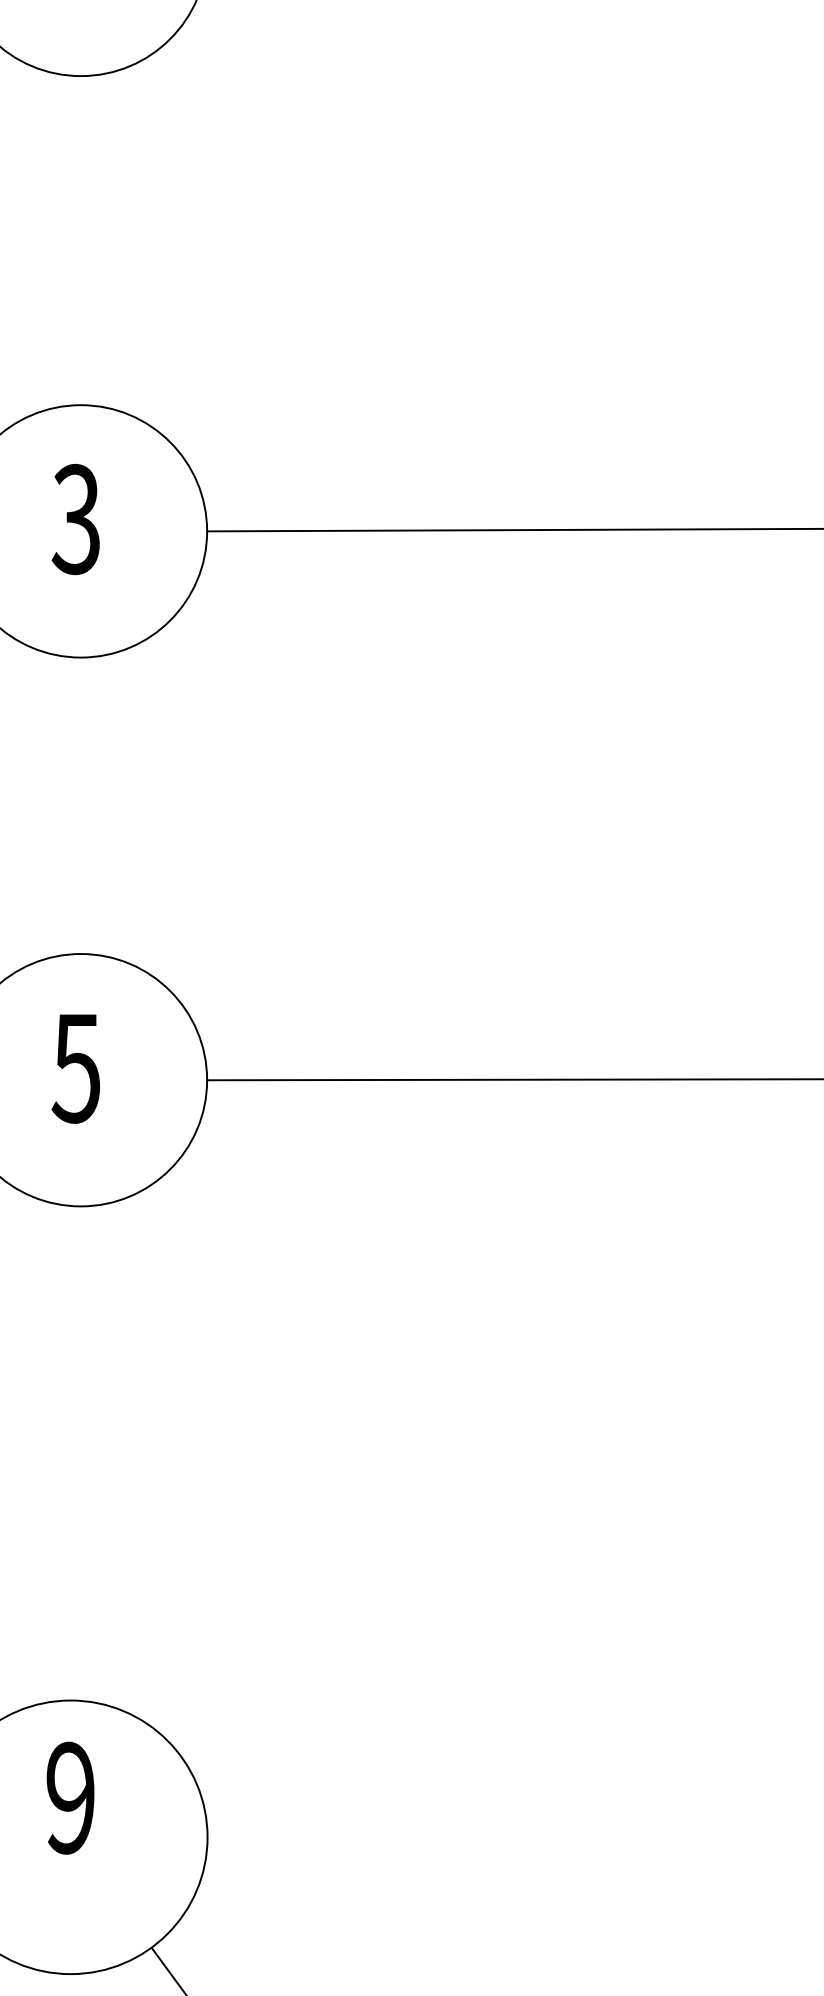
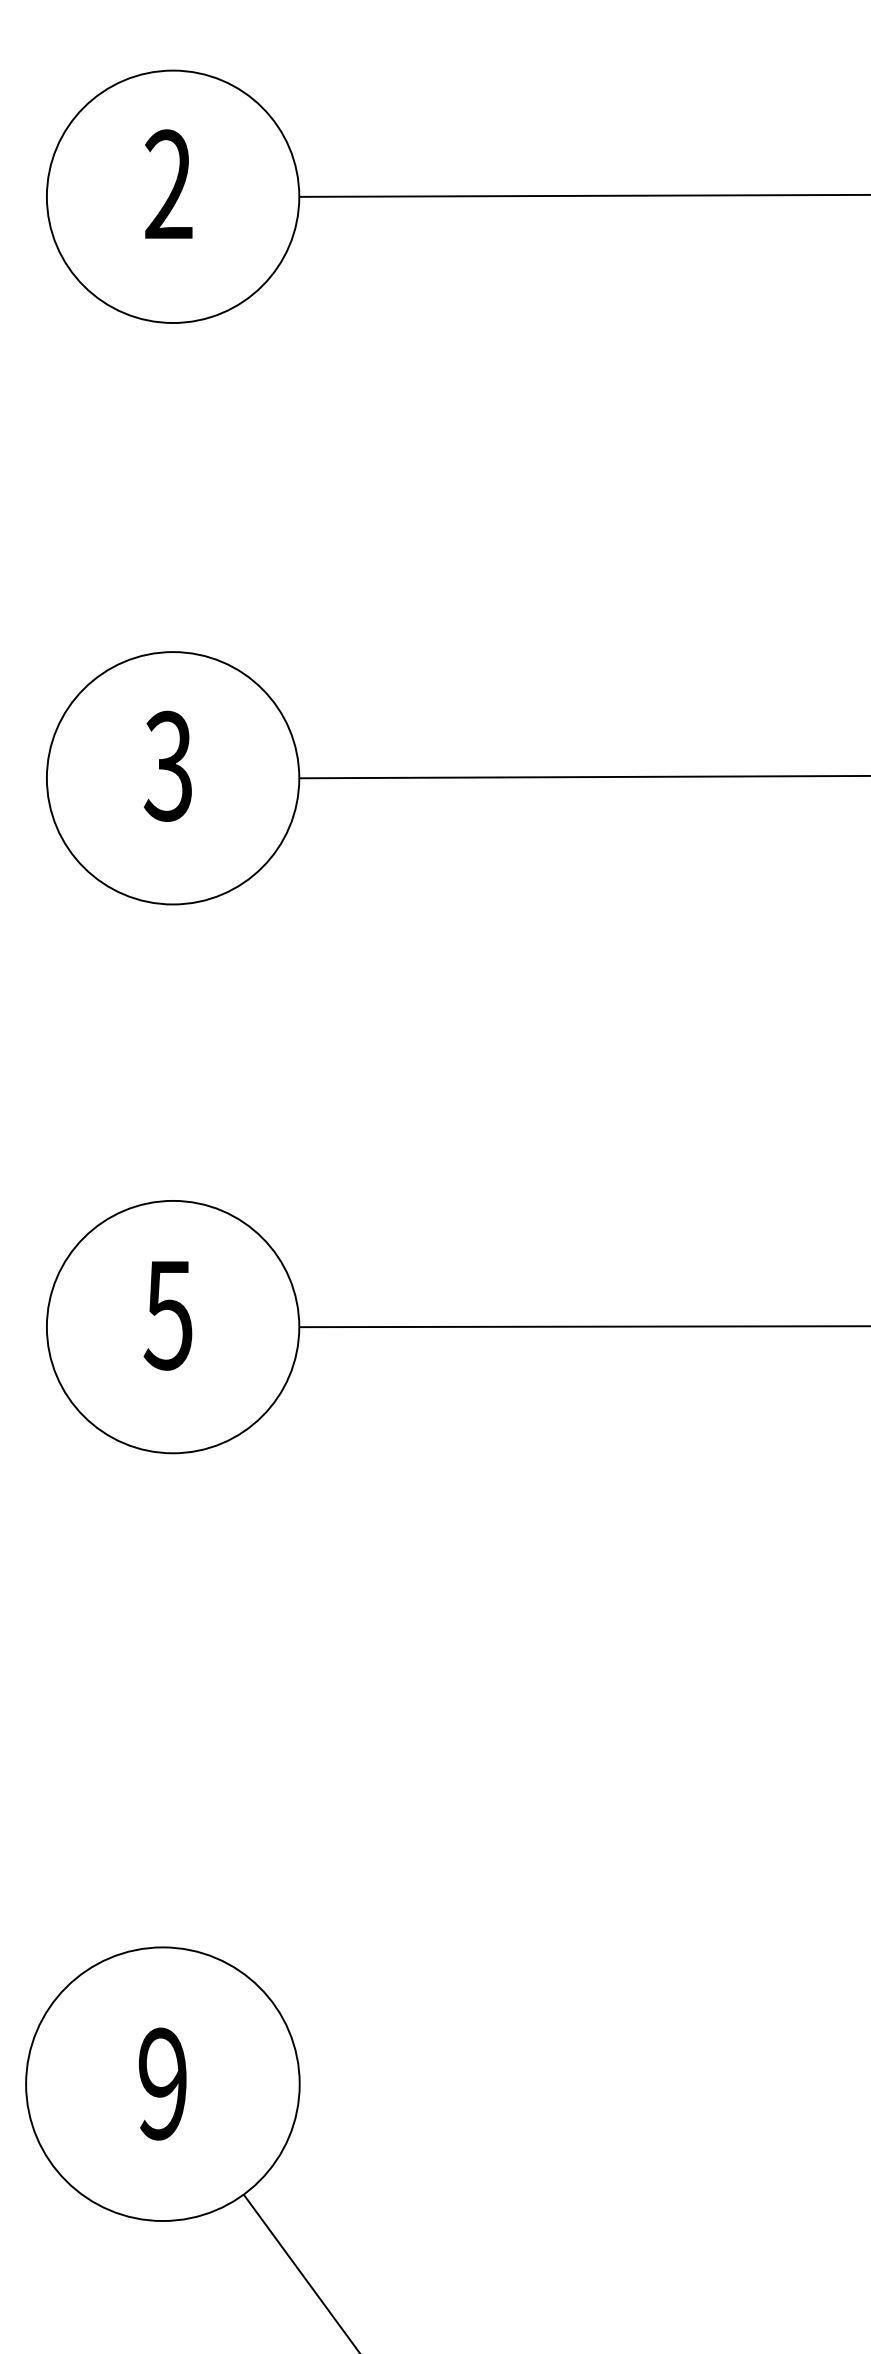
text: (70, 1797) -> (162, 2083), moved

